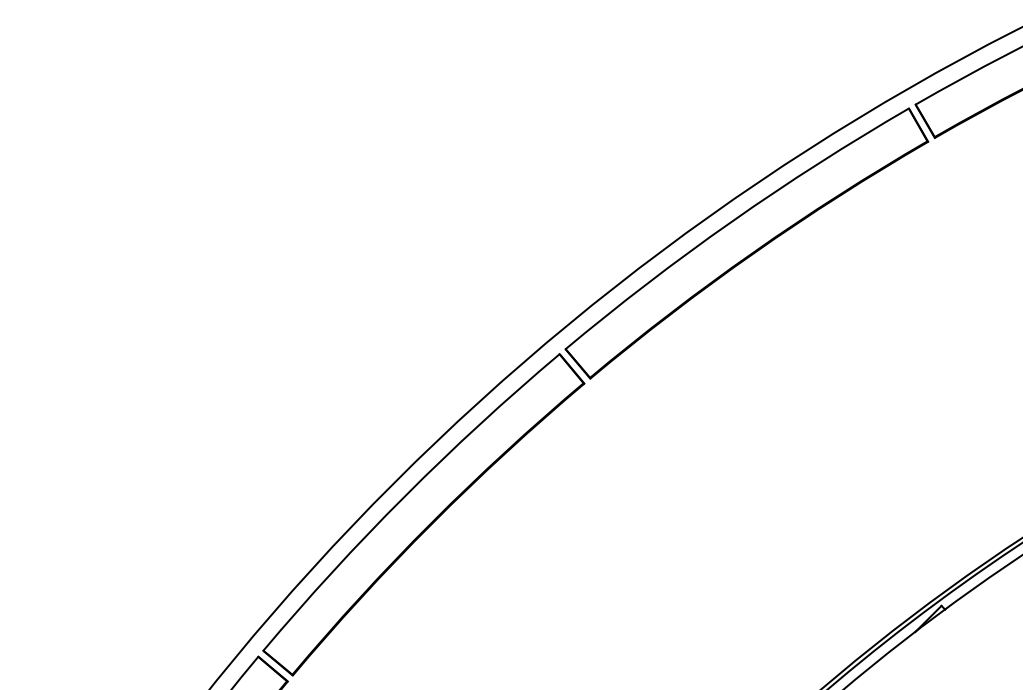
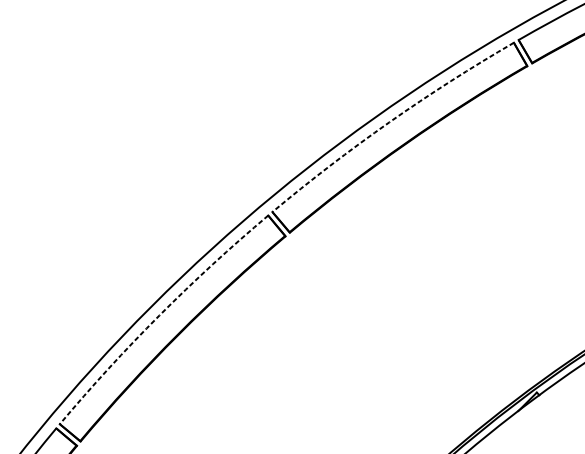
arc: (732, 221) -> (389, 122), solid -> dashed
arc: (405, 496) -> (159, 315), solid -> dashed

